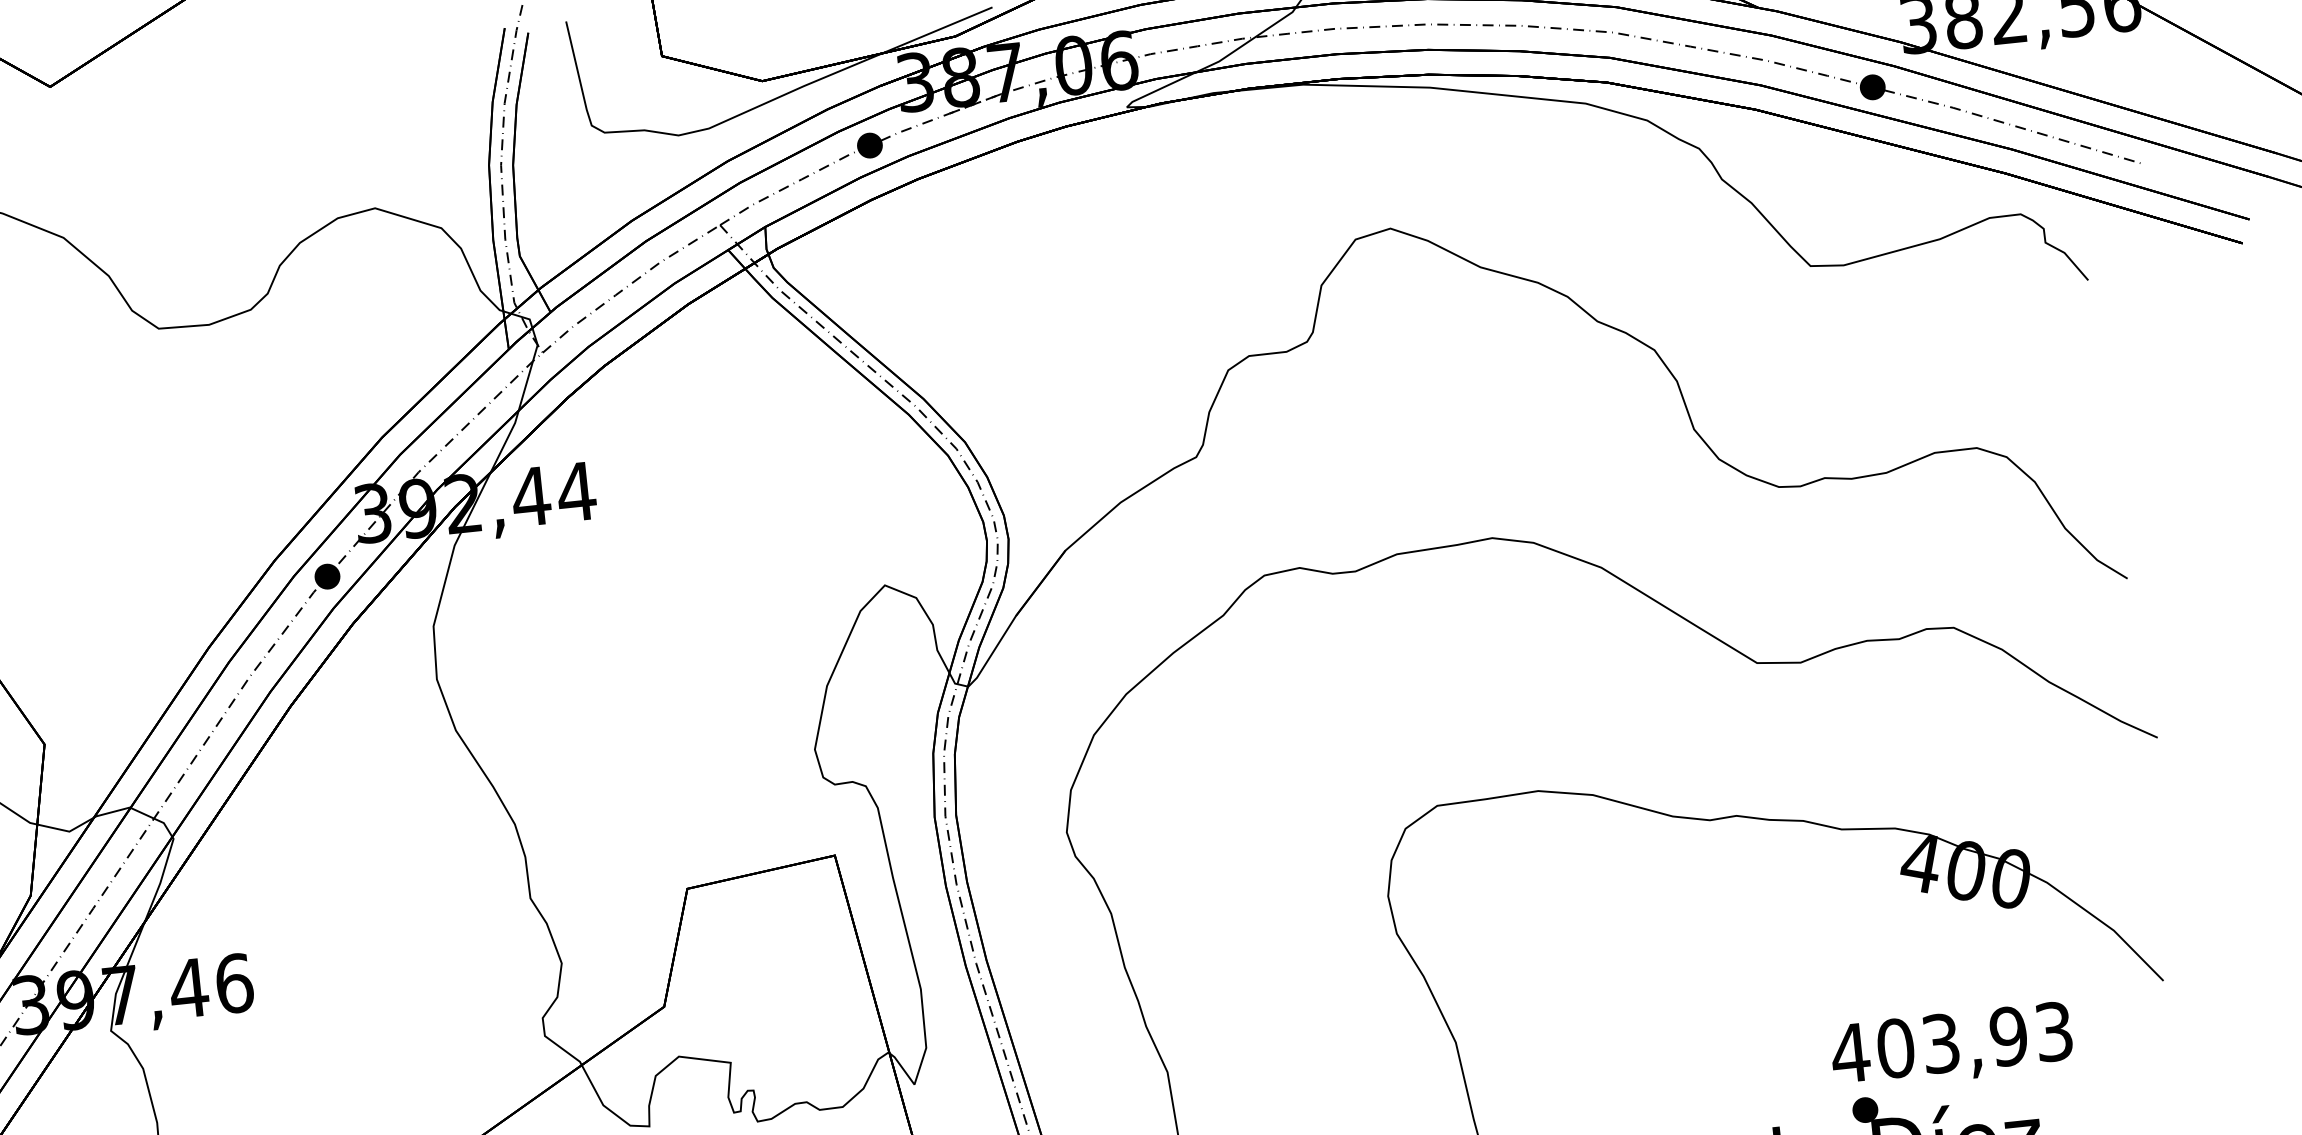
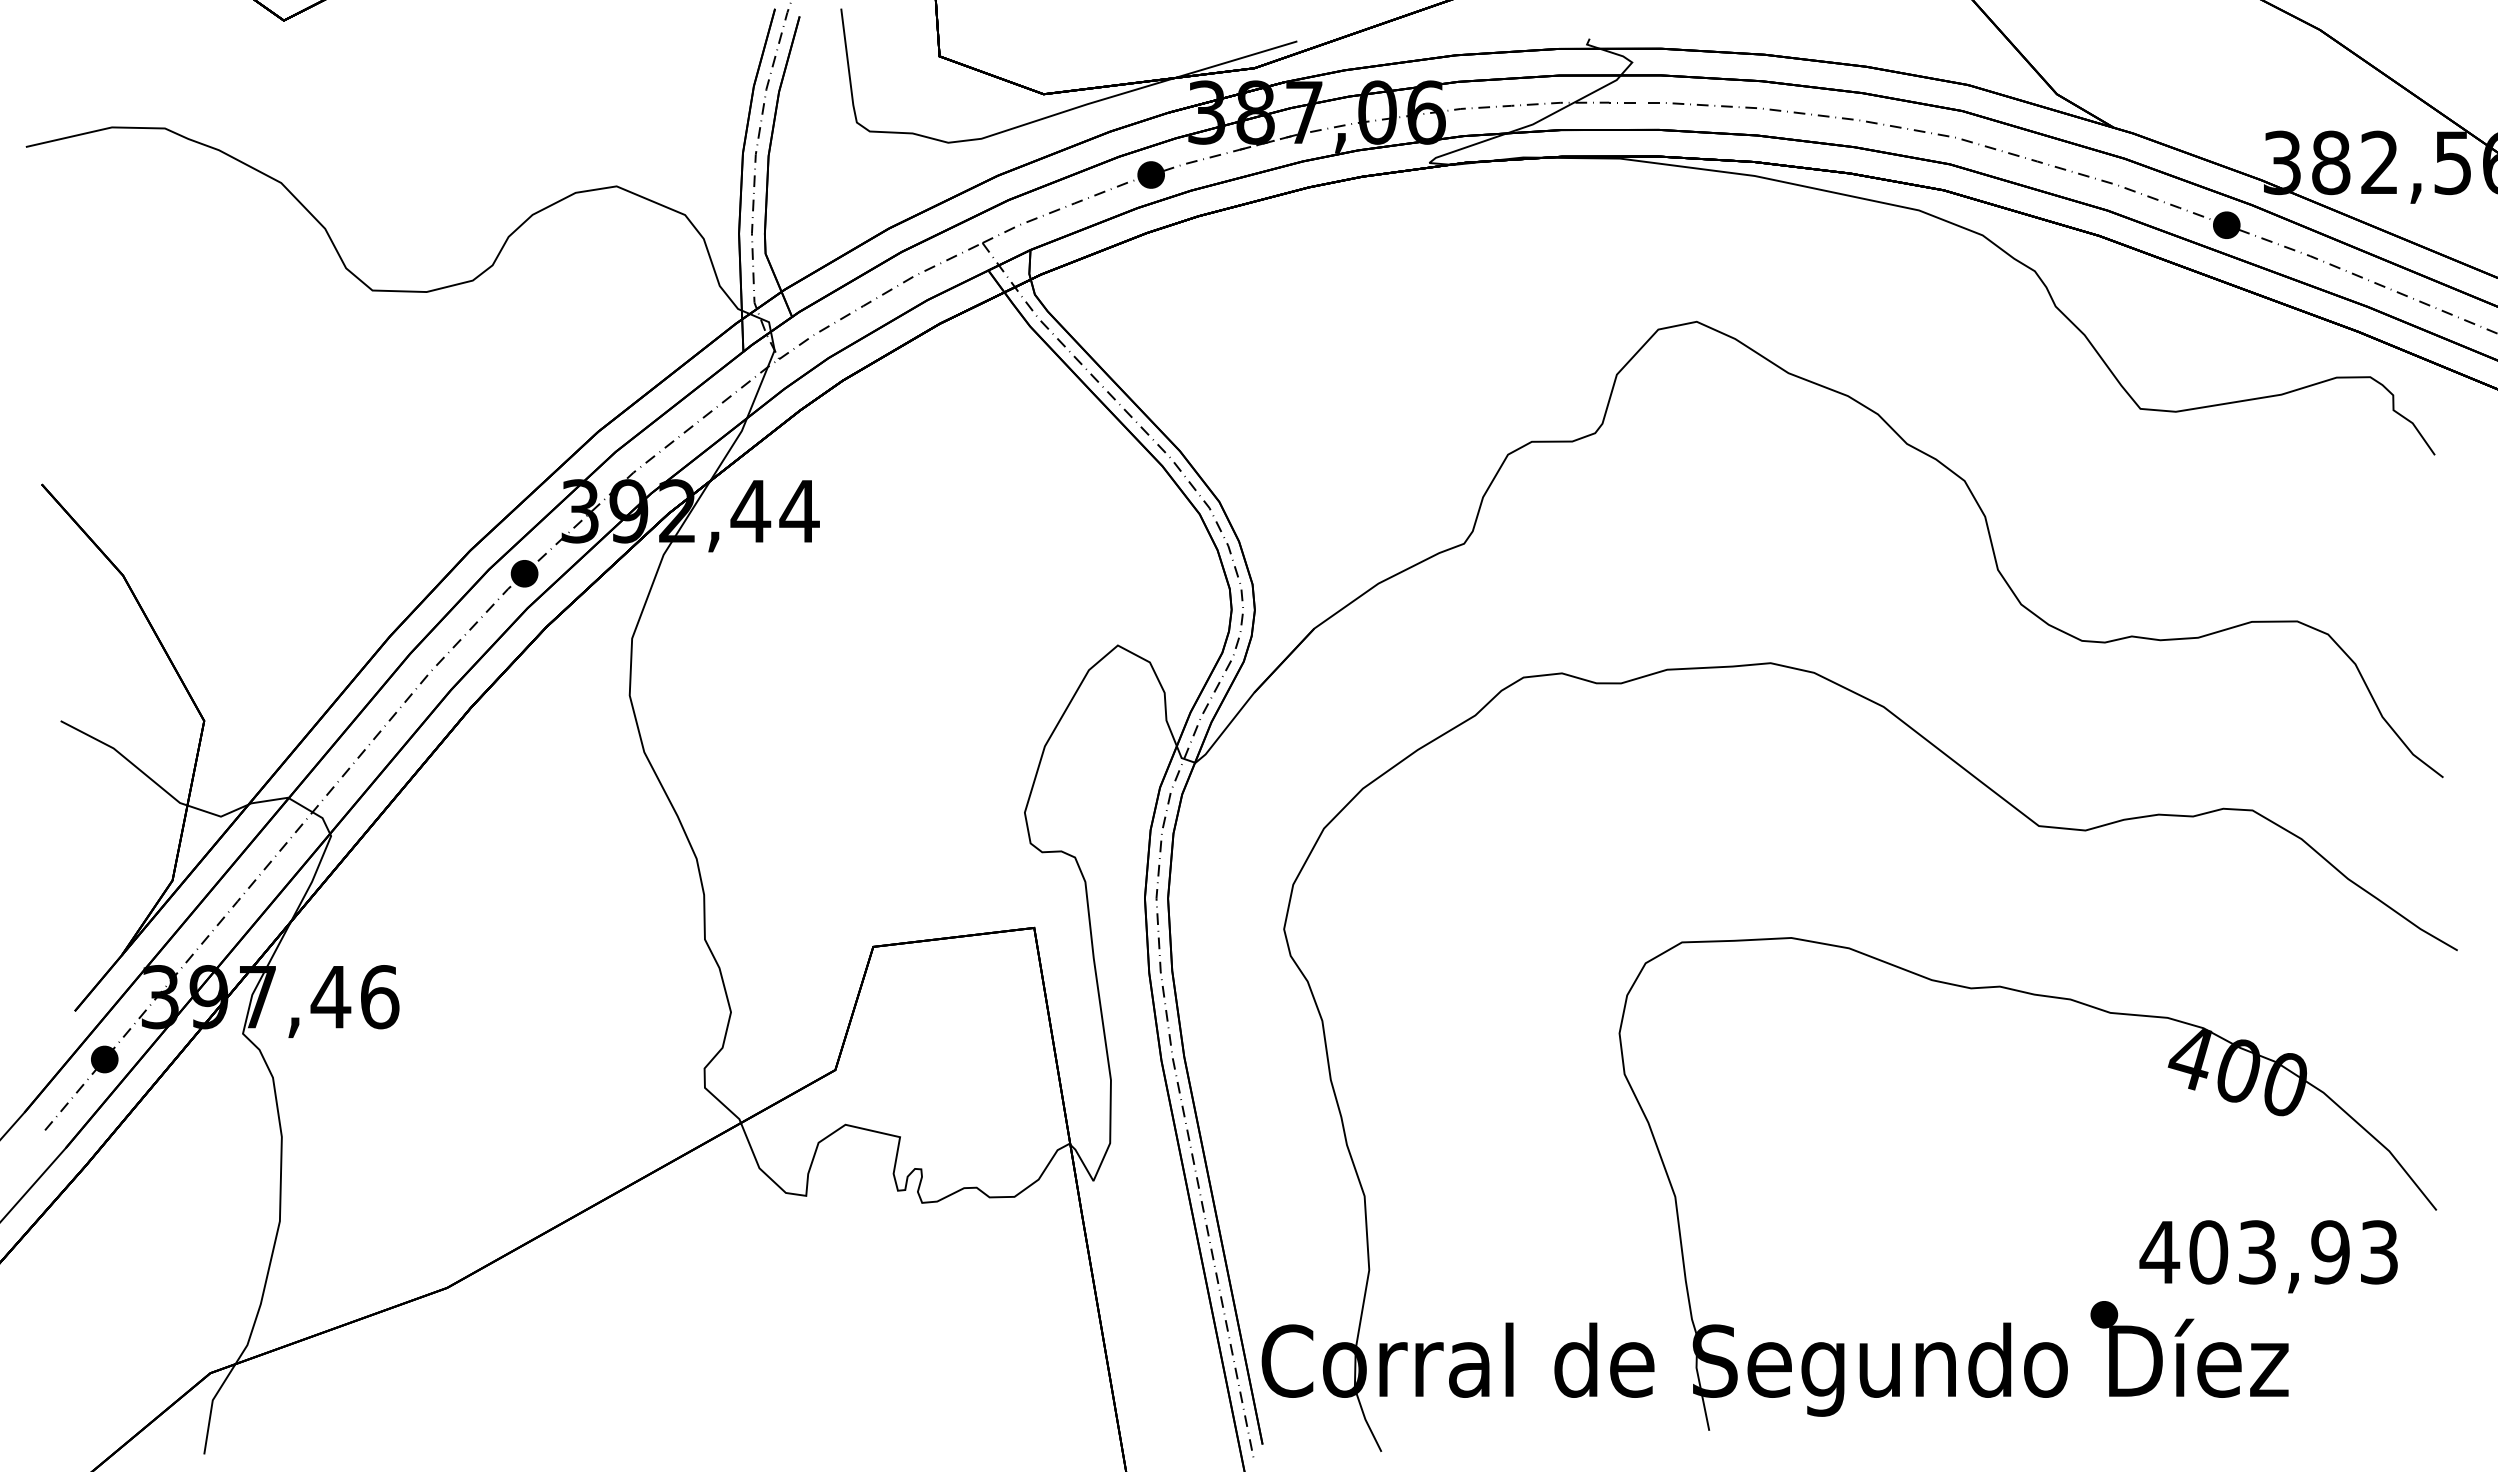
text: (1951, 1046) -> (2268, 1256), moved

